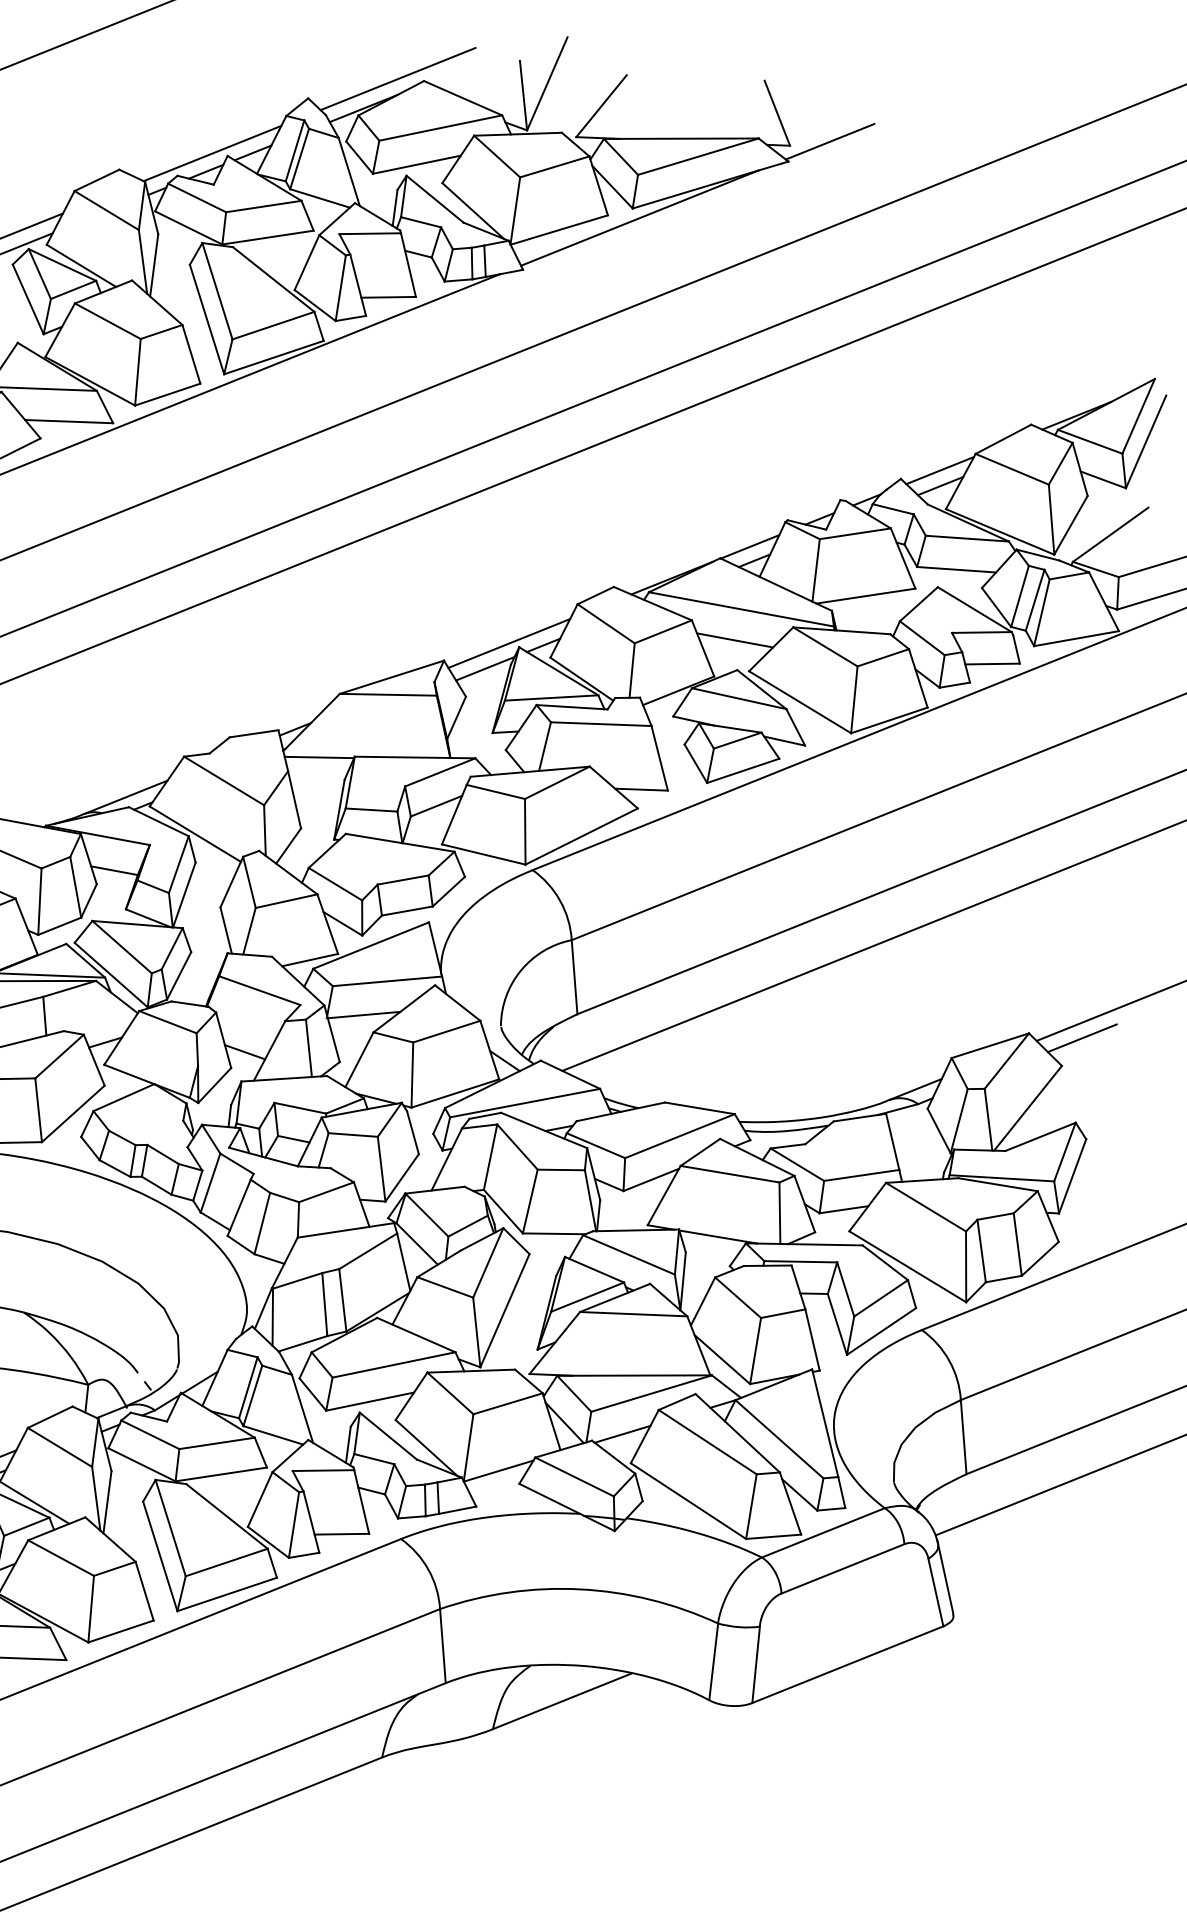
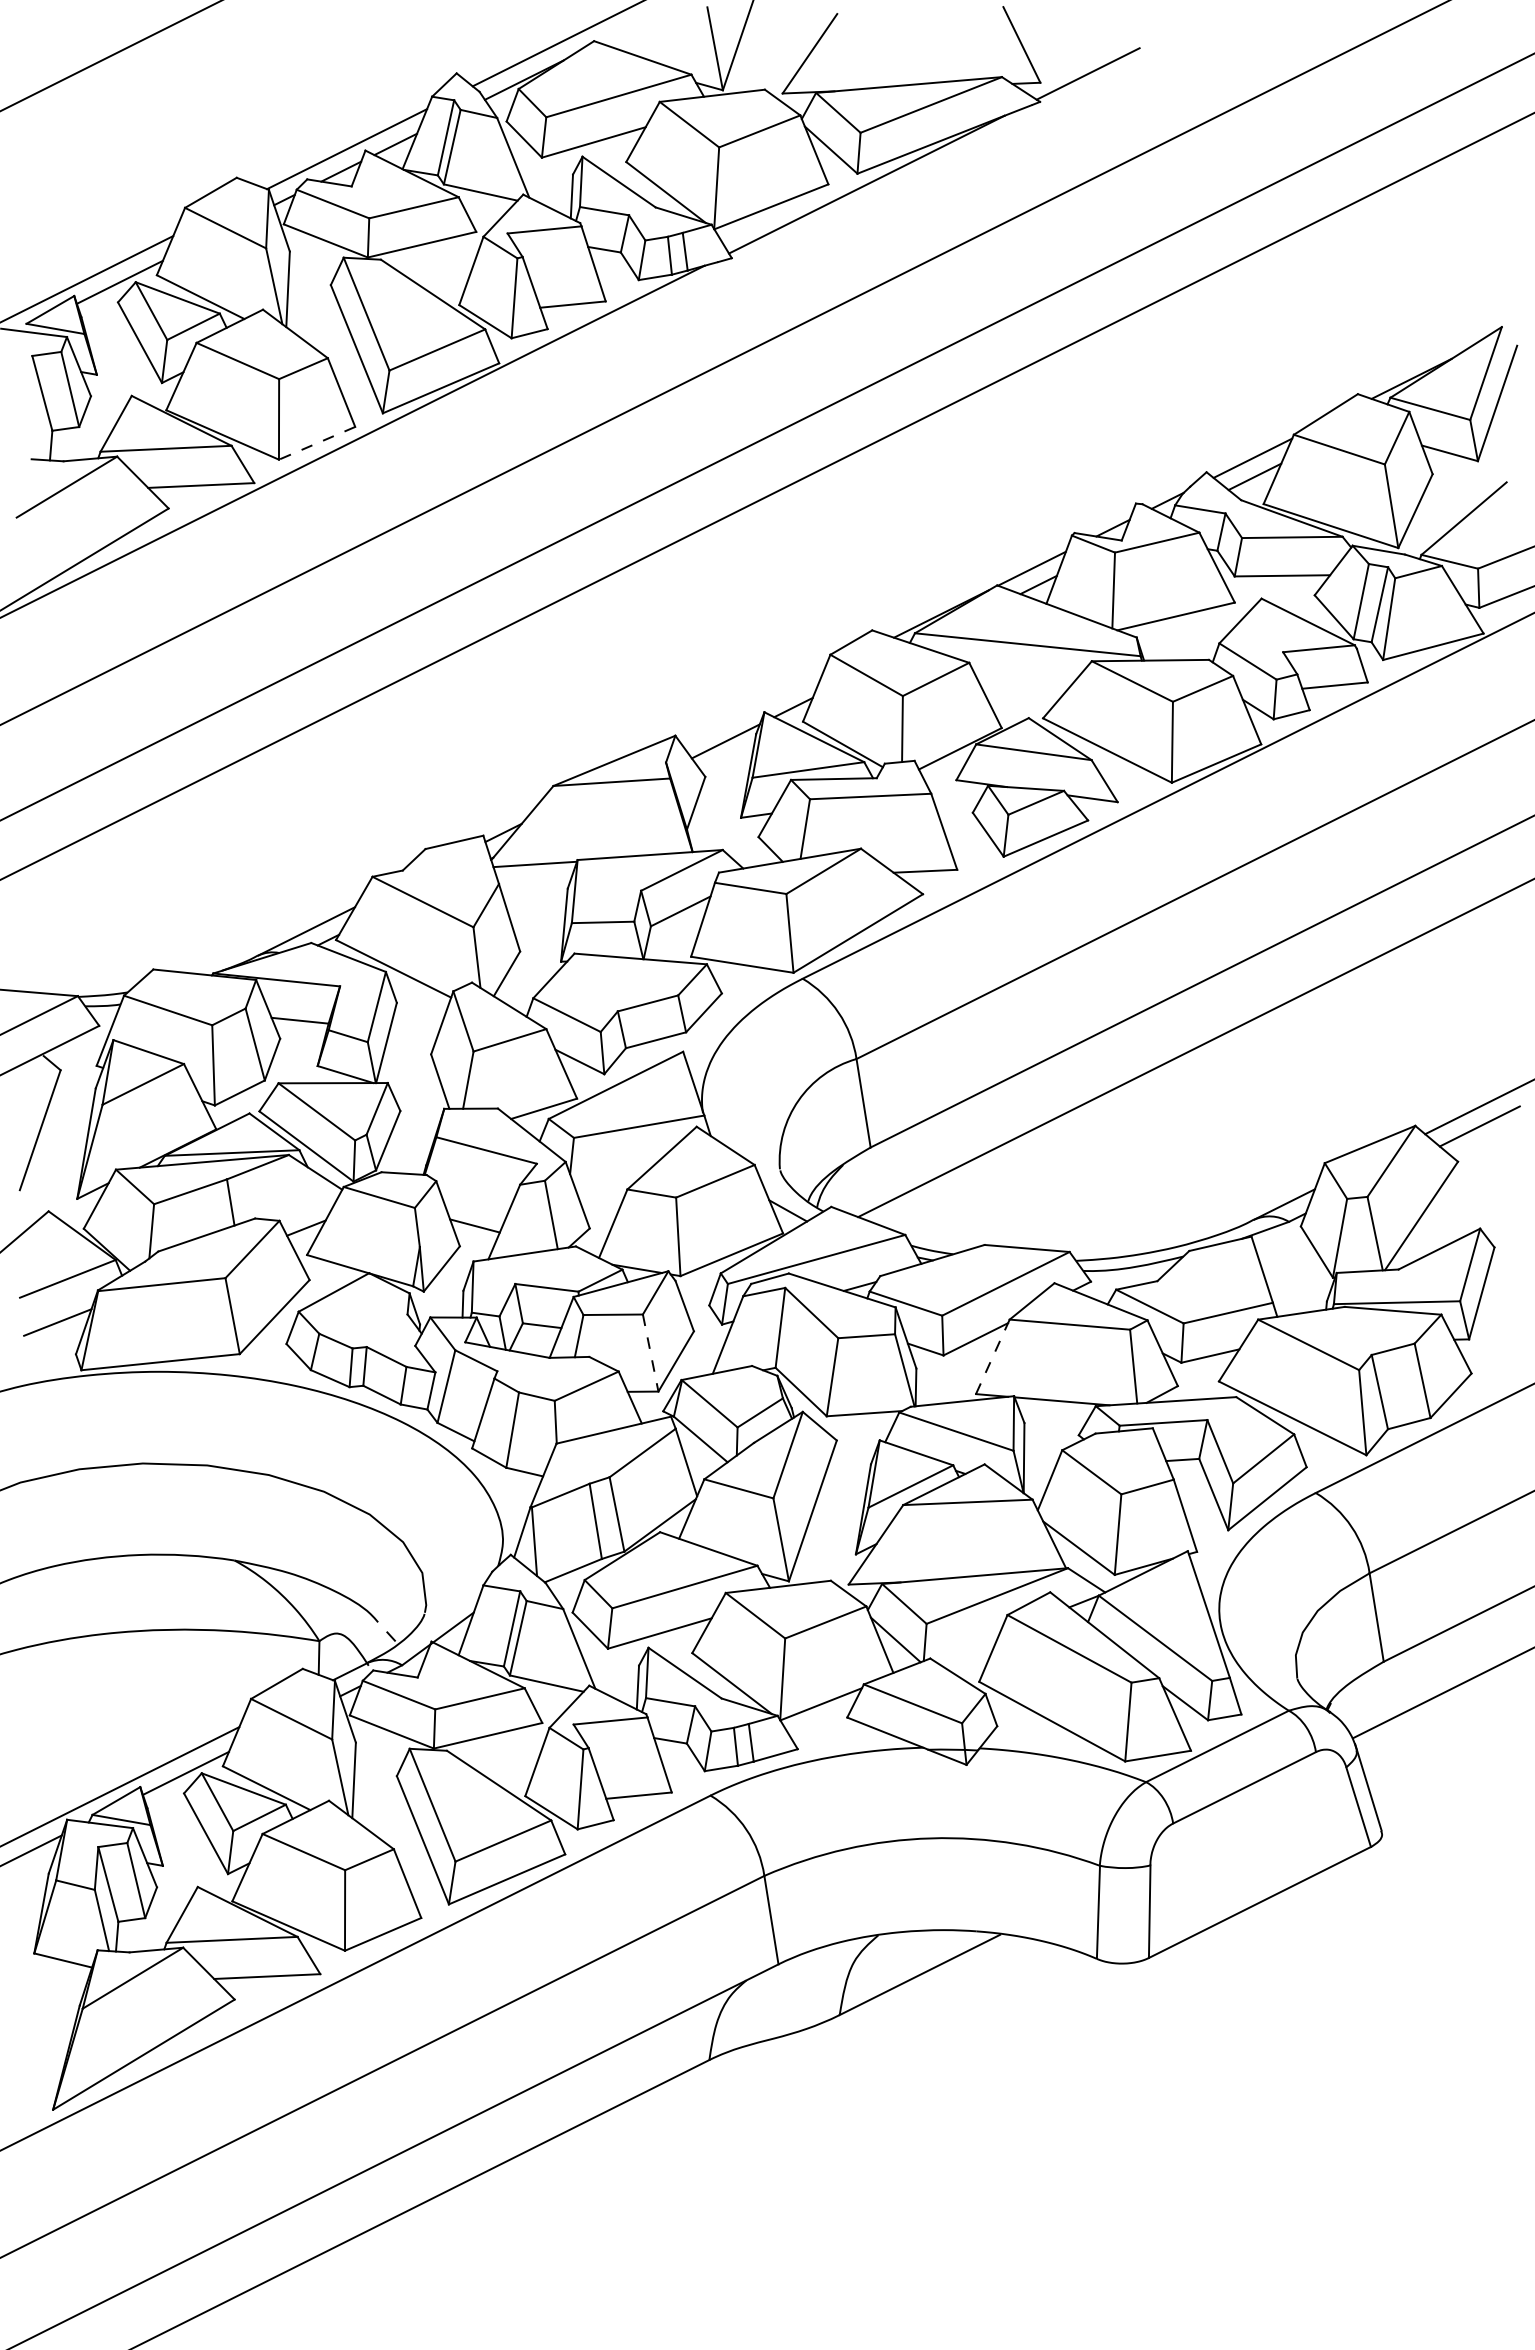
line: (167, 394) -> (316, 443), solid -> dashed
line: (734, 640) -> (1022, 682), removed
line: (508, 643) -> (751, 708), removed
line: (363, 1014) -> (613, 1169), removed
line: (381, 1169) -> (650, 1353), solid -> dashed
line: (663, 1195) -> (992, 1356), solid -> dashed
line: (622, 1434) -> (966, 1647), removed

